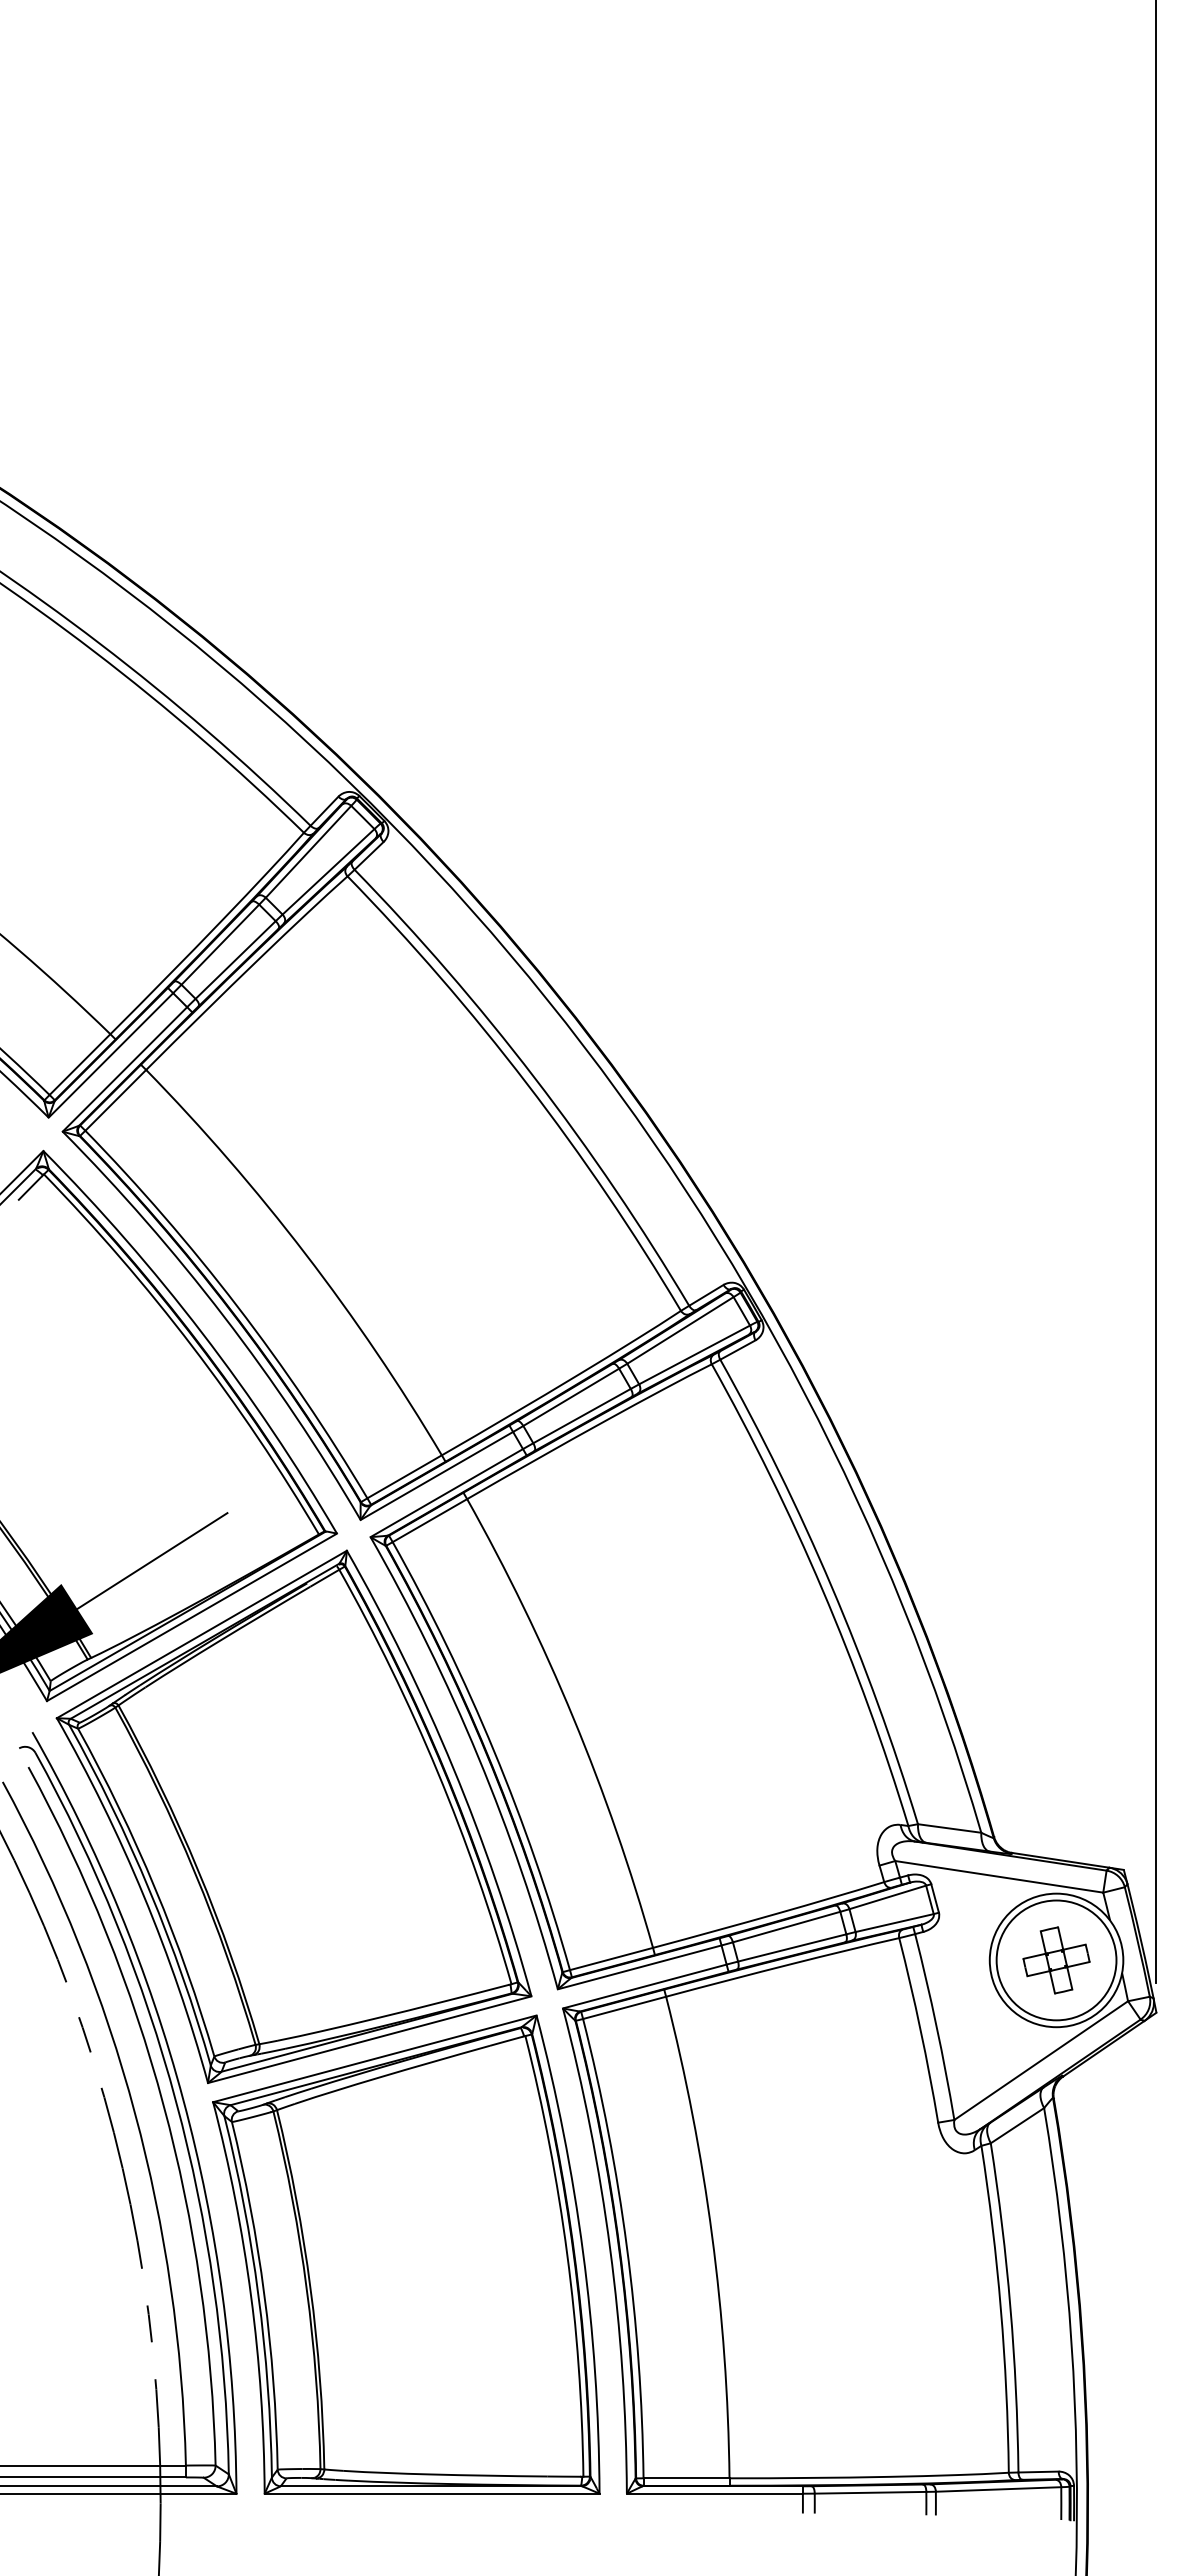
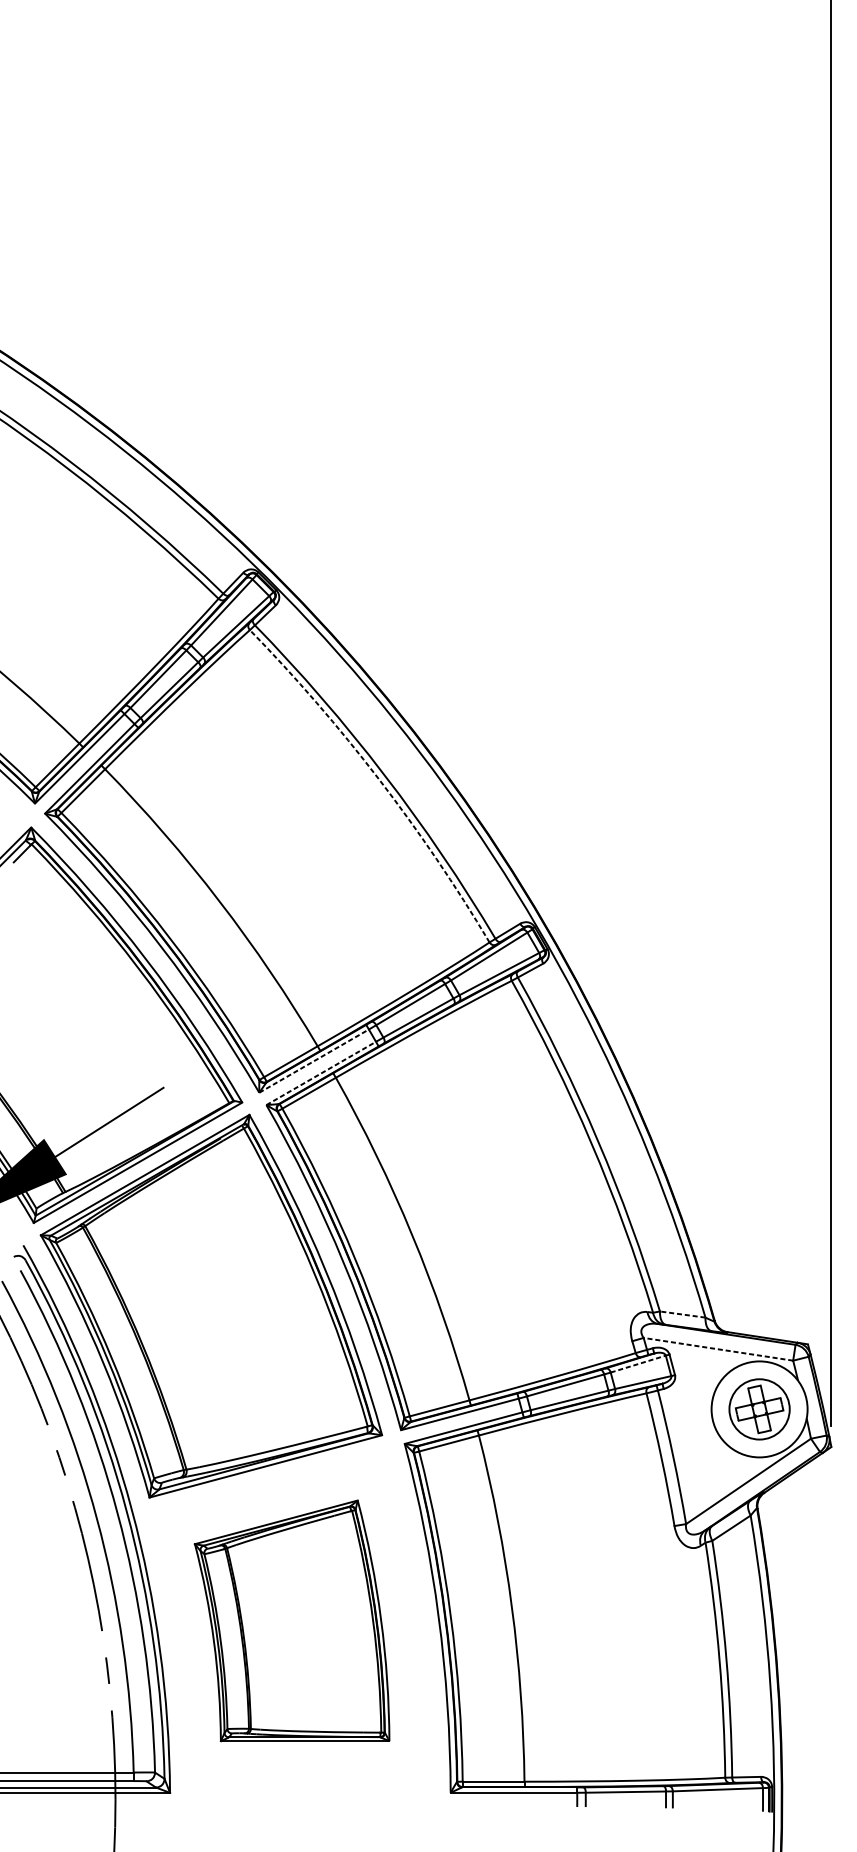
arc: (527, 1083) -> (379, 778), solid -> dashed
line: (437, 1475) -> (314, 1060), solid -> dashed
line: (447, 1492) -> (321, 1073), solid -> dashed
line: (949, 1828) -> (682, 1314), solid -> dashed
line: (998, 1876) -> (717, 1349), solid -> dashed
line: (888, 1897) -> (638, 1364), solid -> dashed
circle: (1056, 1960) -> (759, 1409), size x0.7
part: (406, 2254) -> (292, 1620), size x0.7

